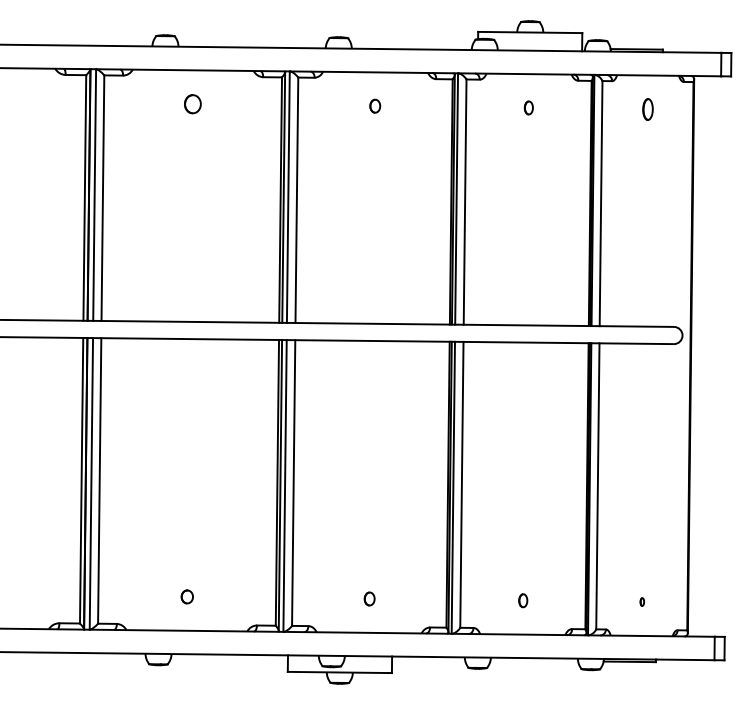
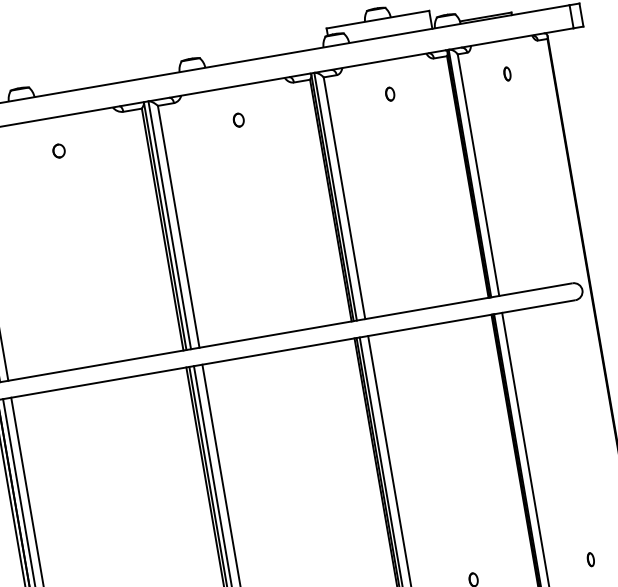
part: (192, 103) -> (58, 150), size x0.71
part: (647, 108) -> (506, 73), size x0.62
part: (642, 601) -> (591, 559), size x1.67

